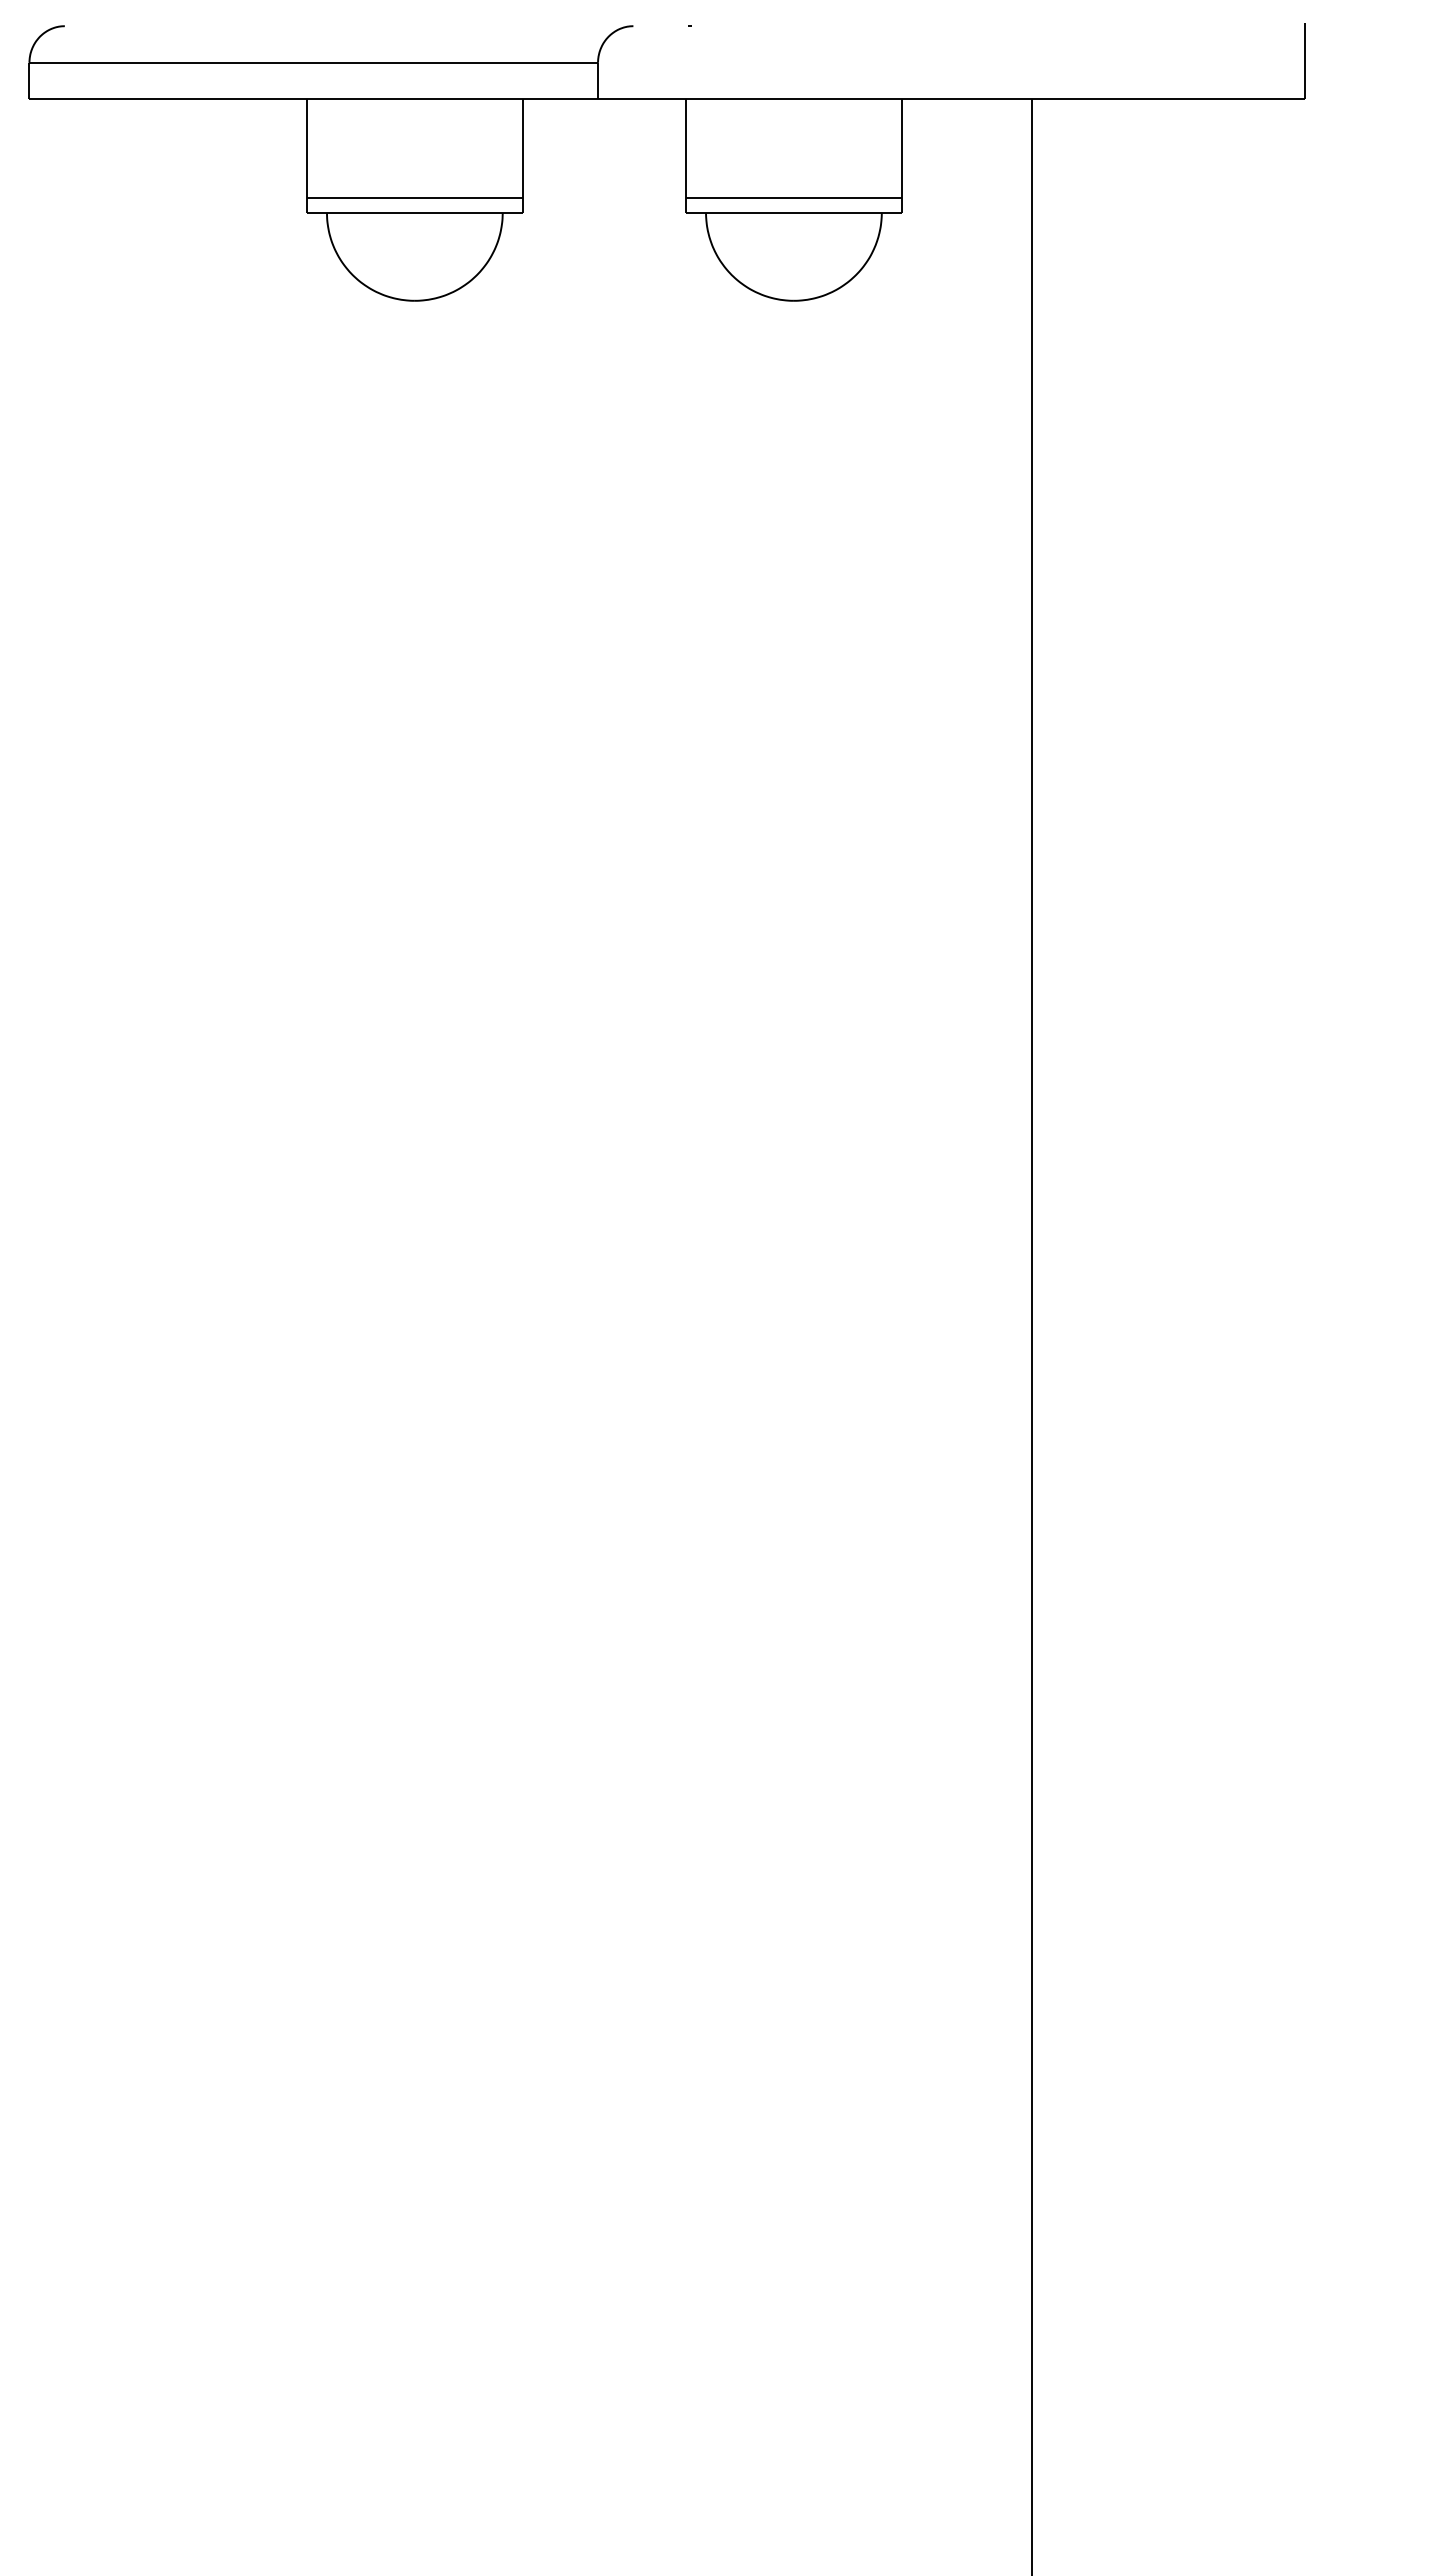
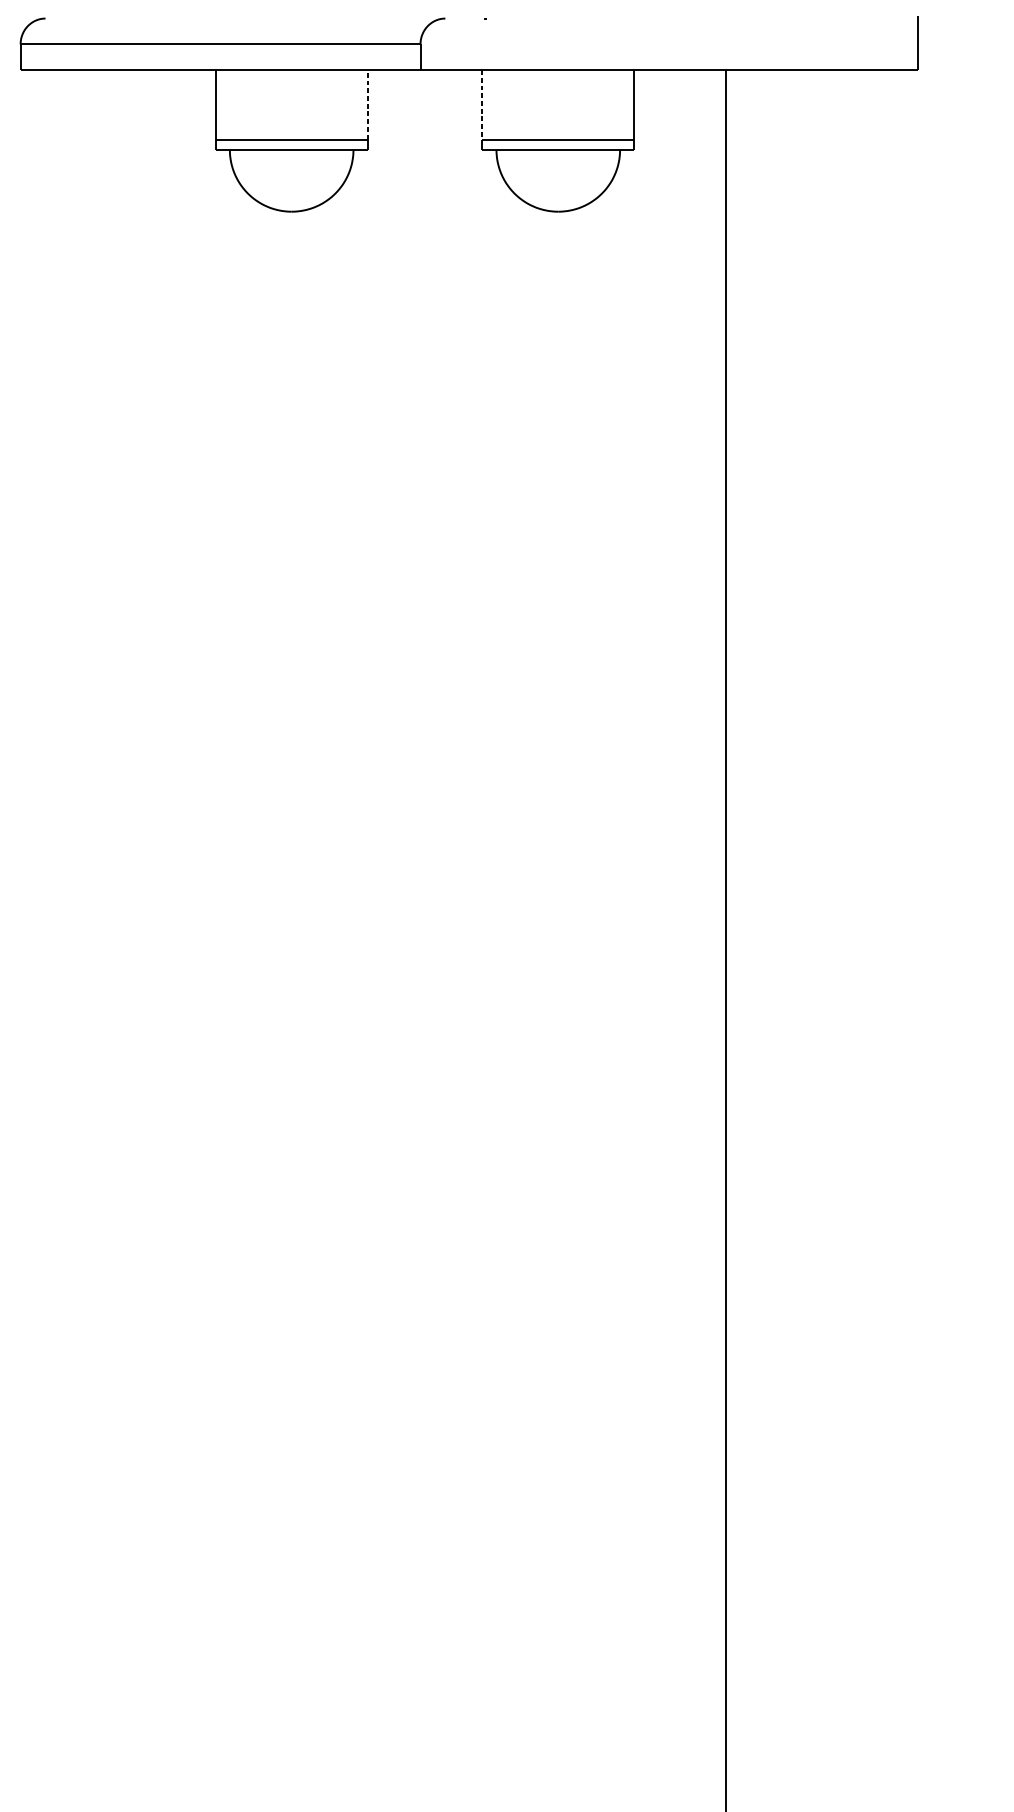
line: (522, 148) -> (367, 104), solid -> dashed
line: (685, 149) -> (482, 105), solid -> dashed

